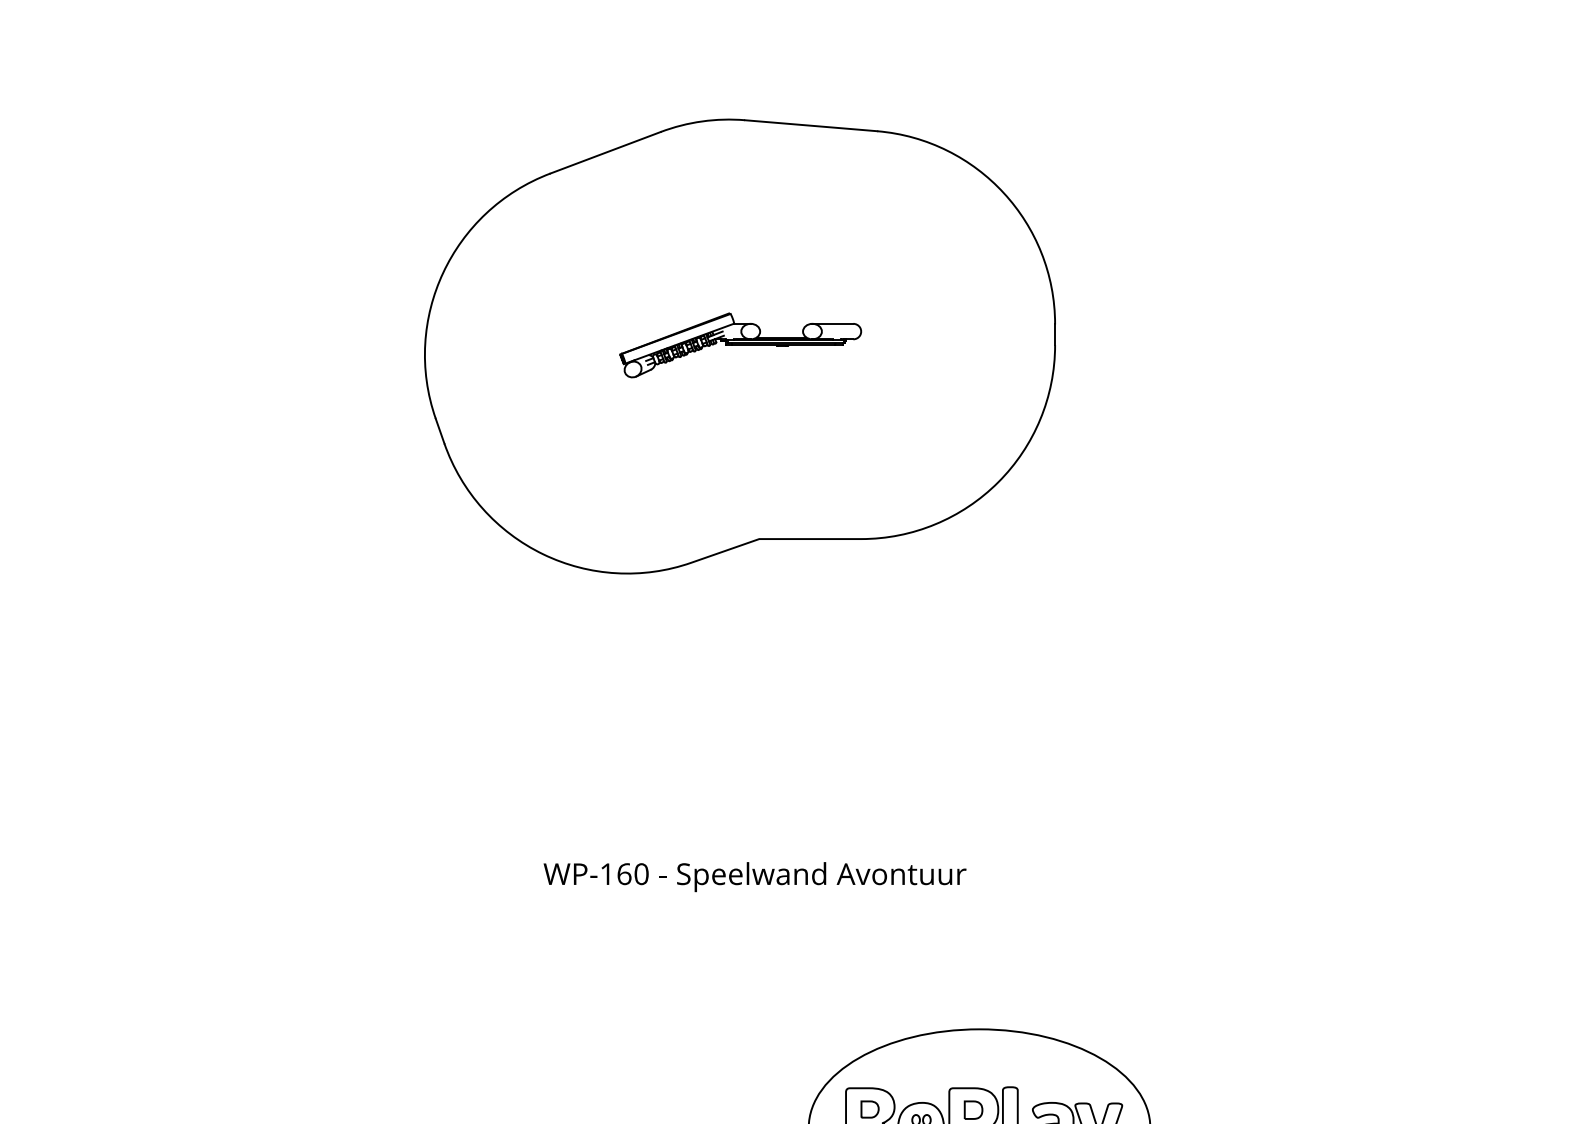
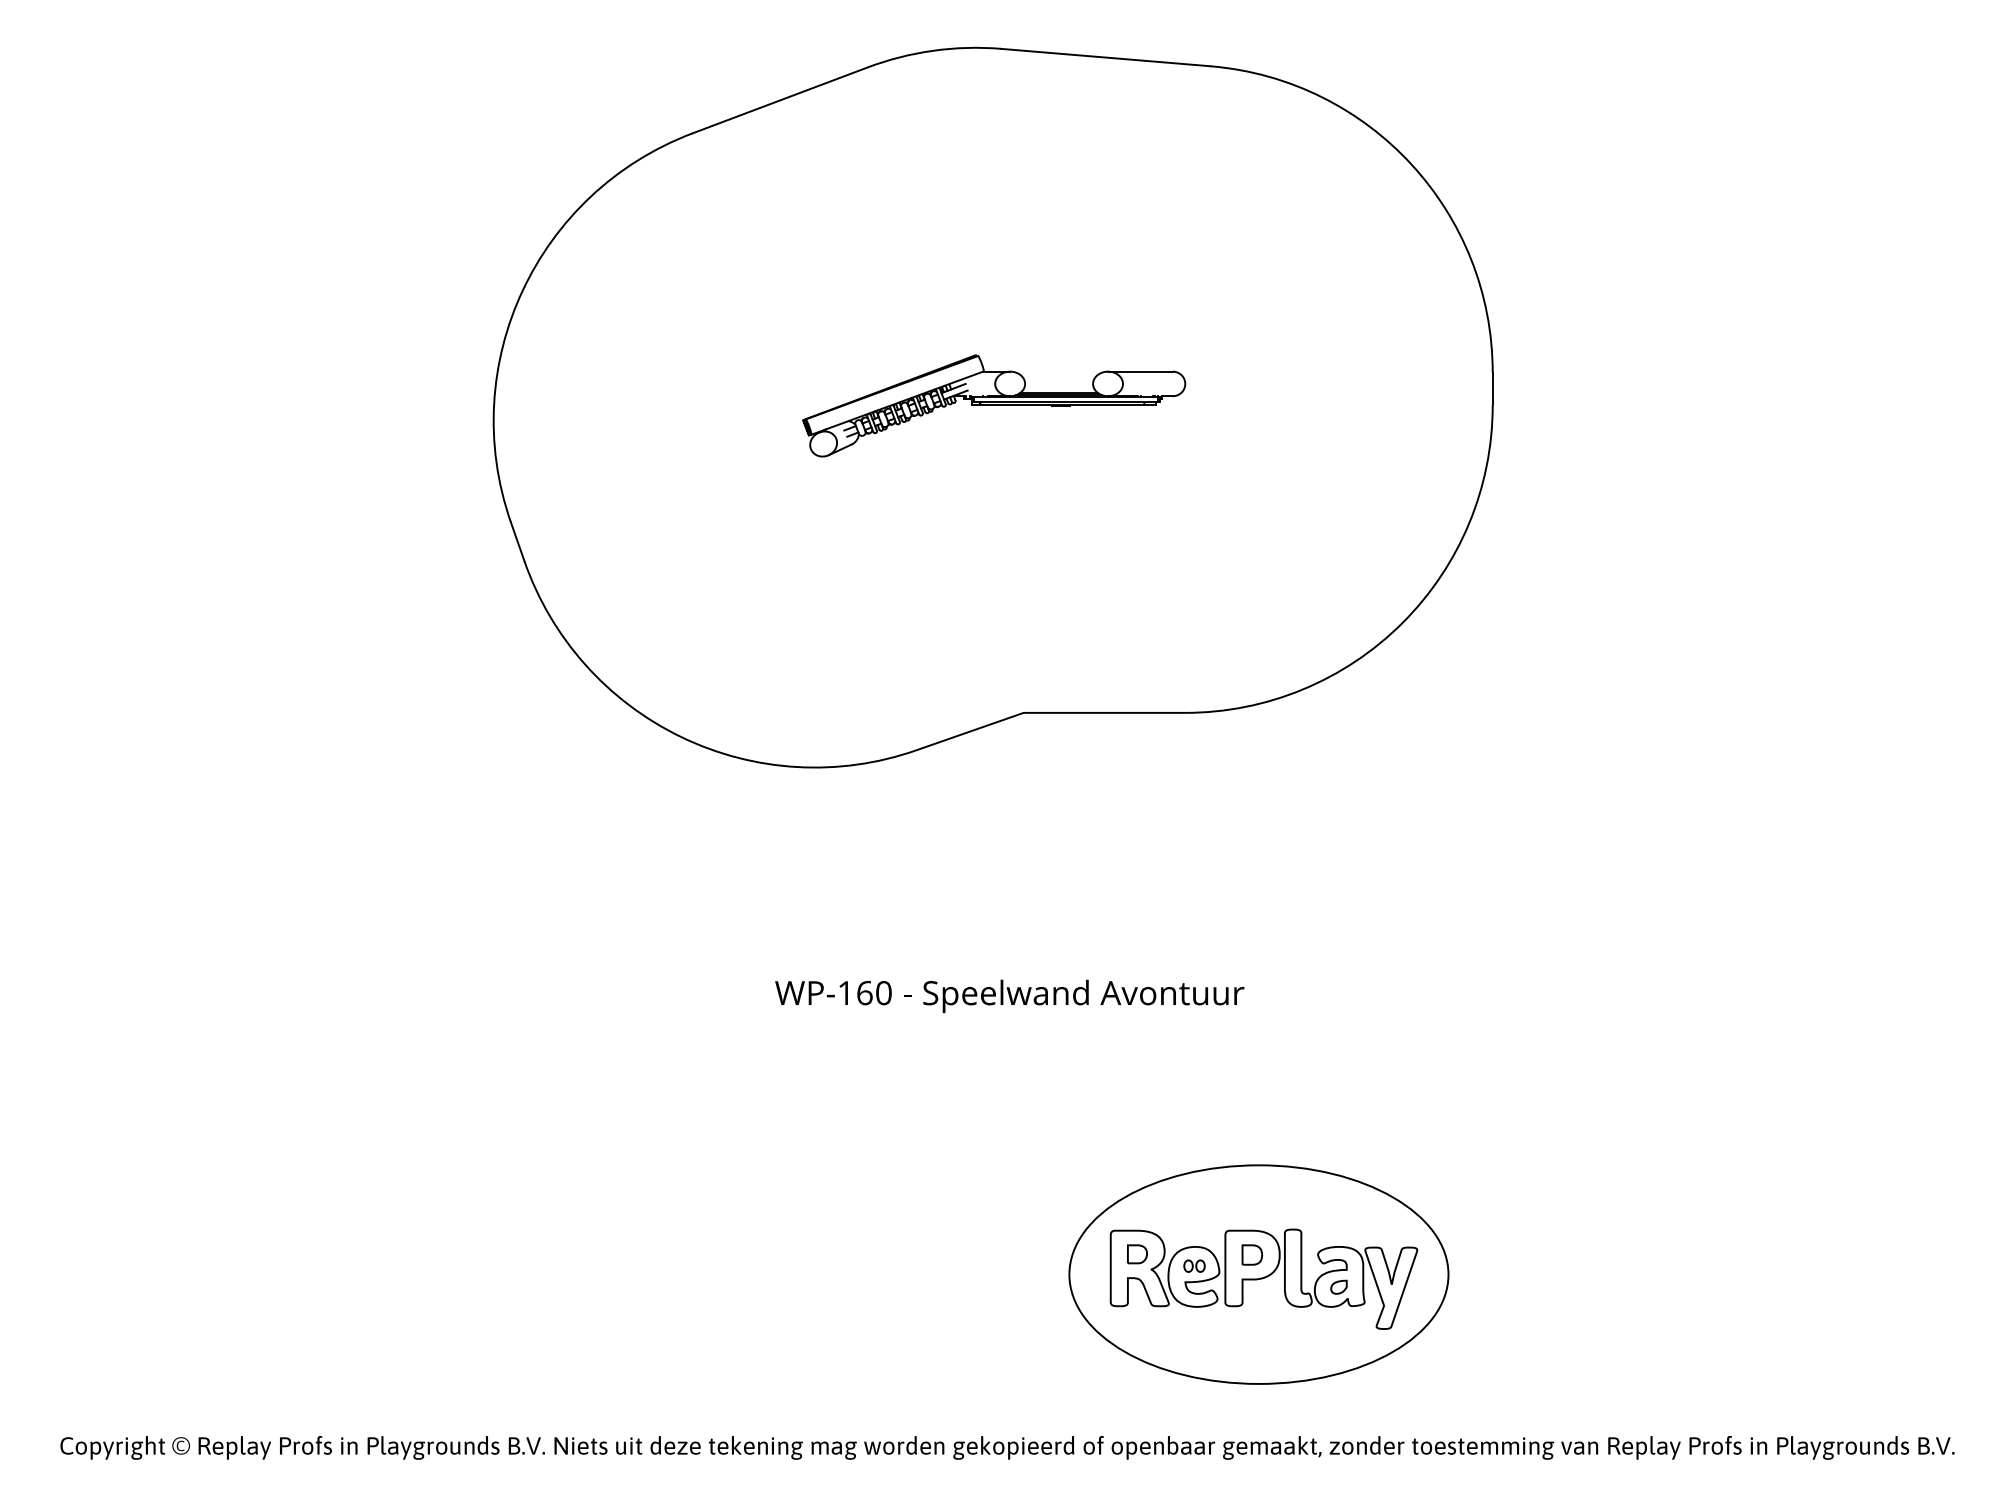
part: (739, 346) -> (992, 407), size x1.43

